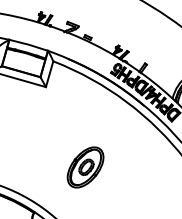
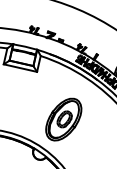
part: (84, 167) -> (63, 119), size x1.67

